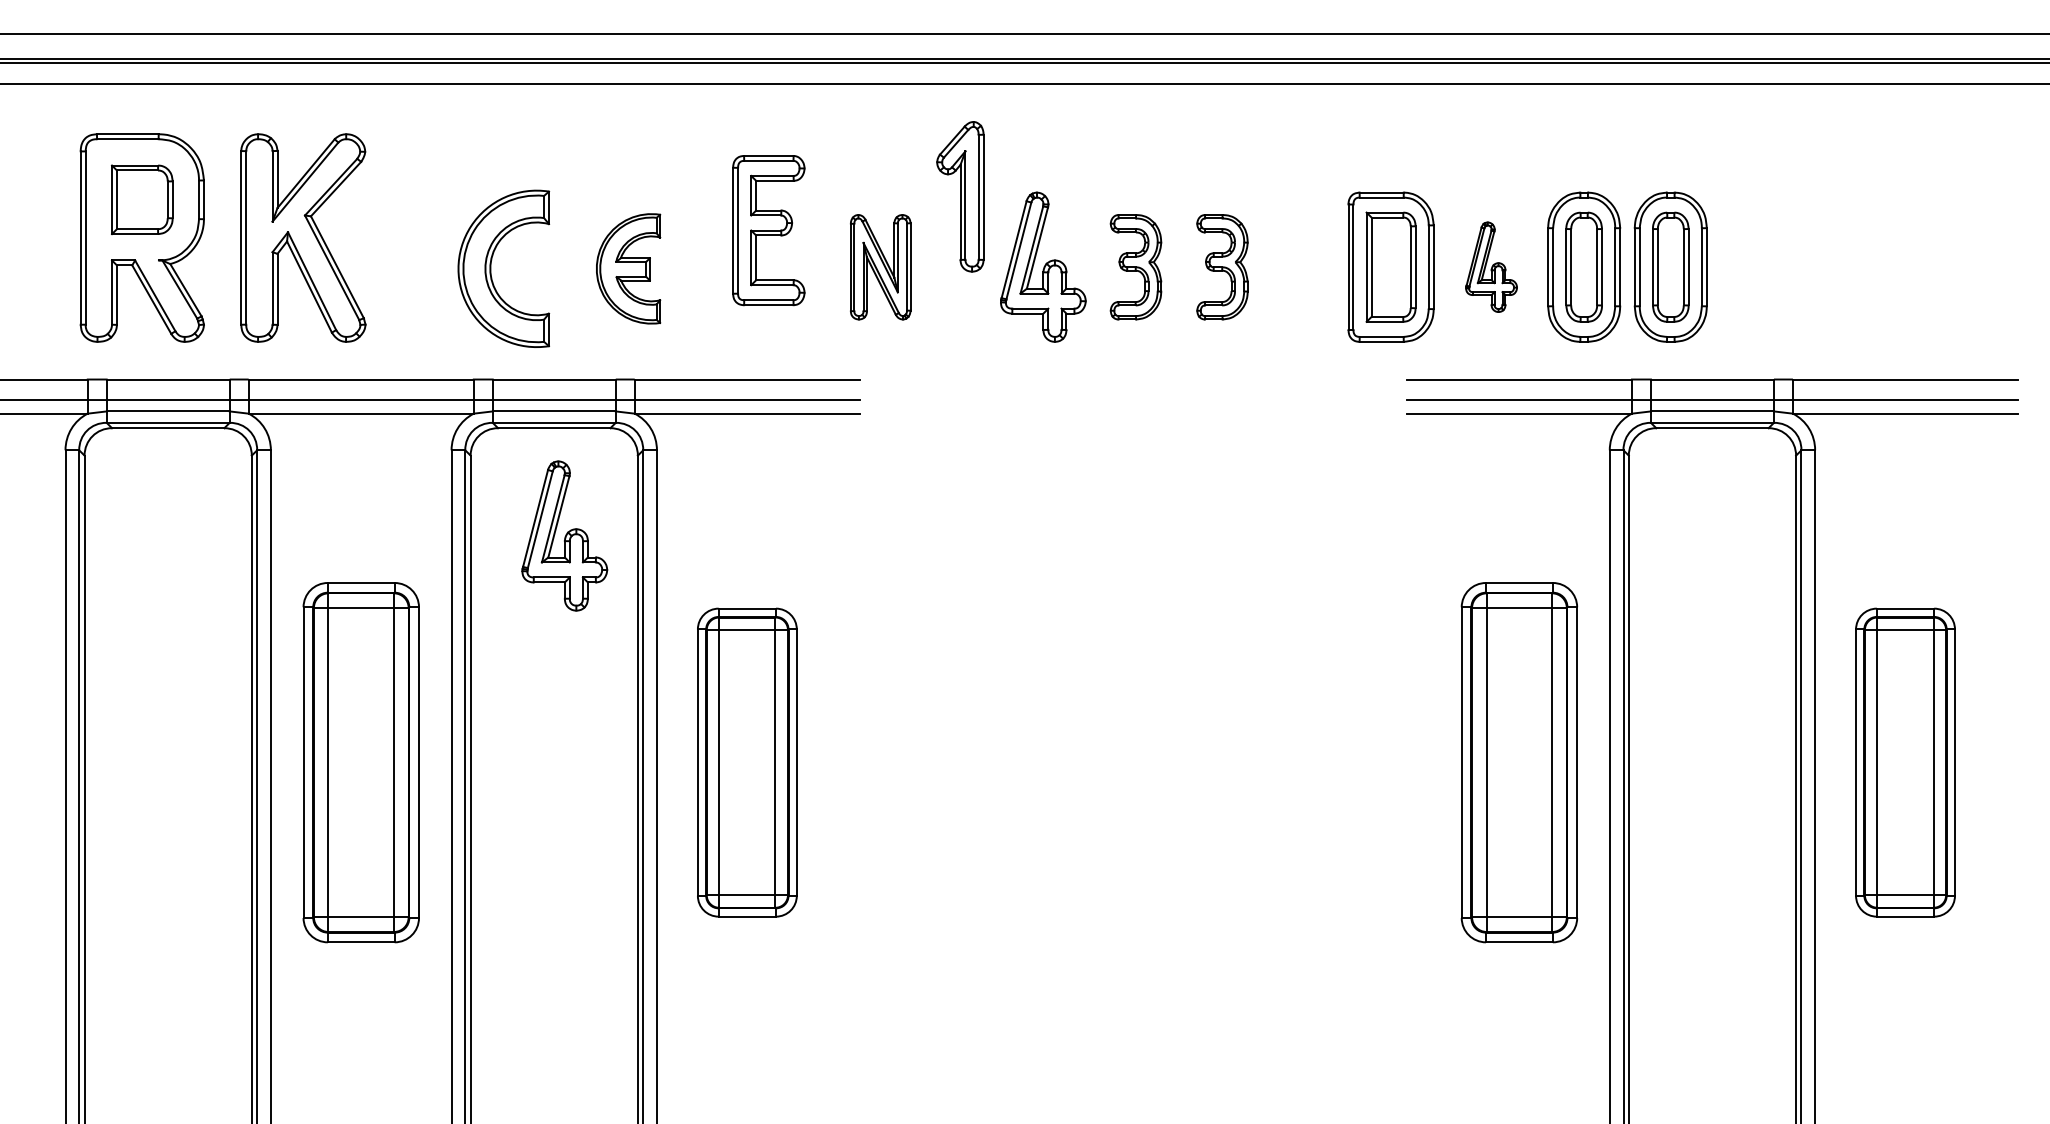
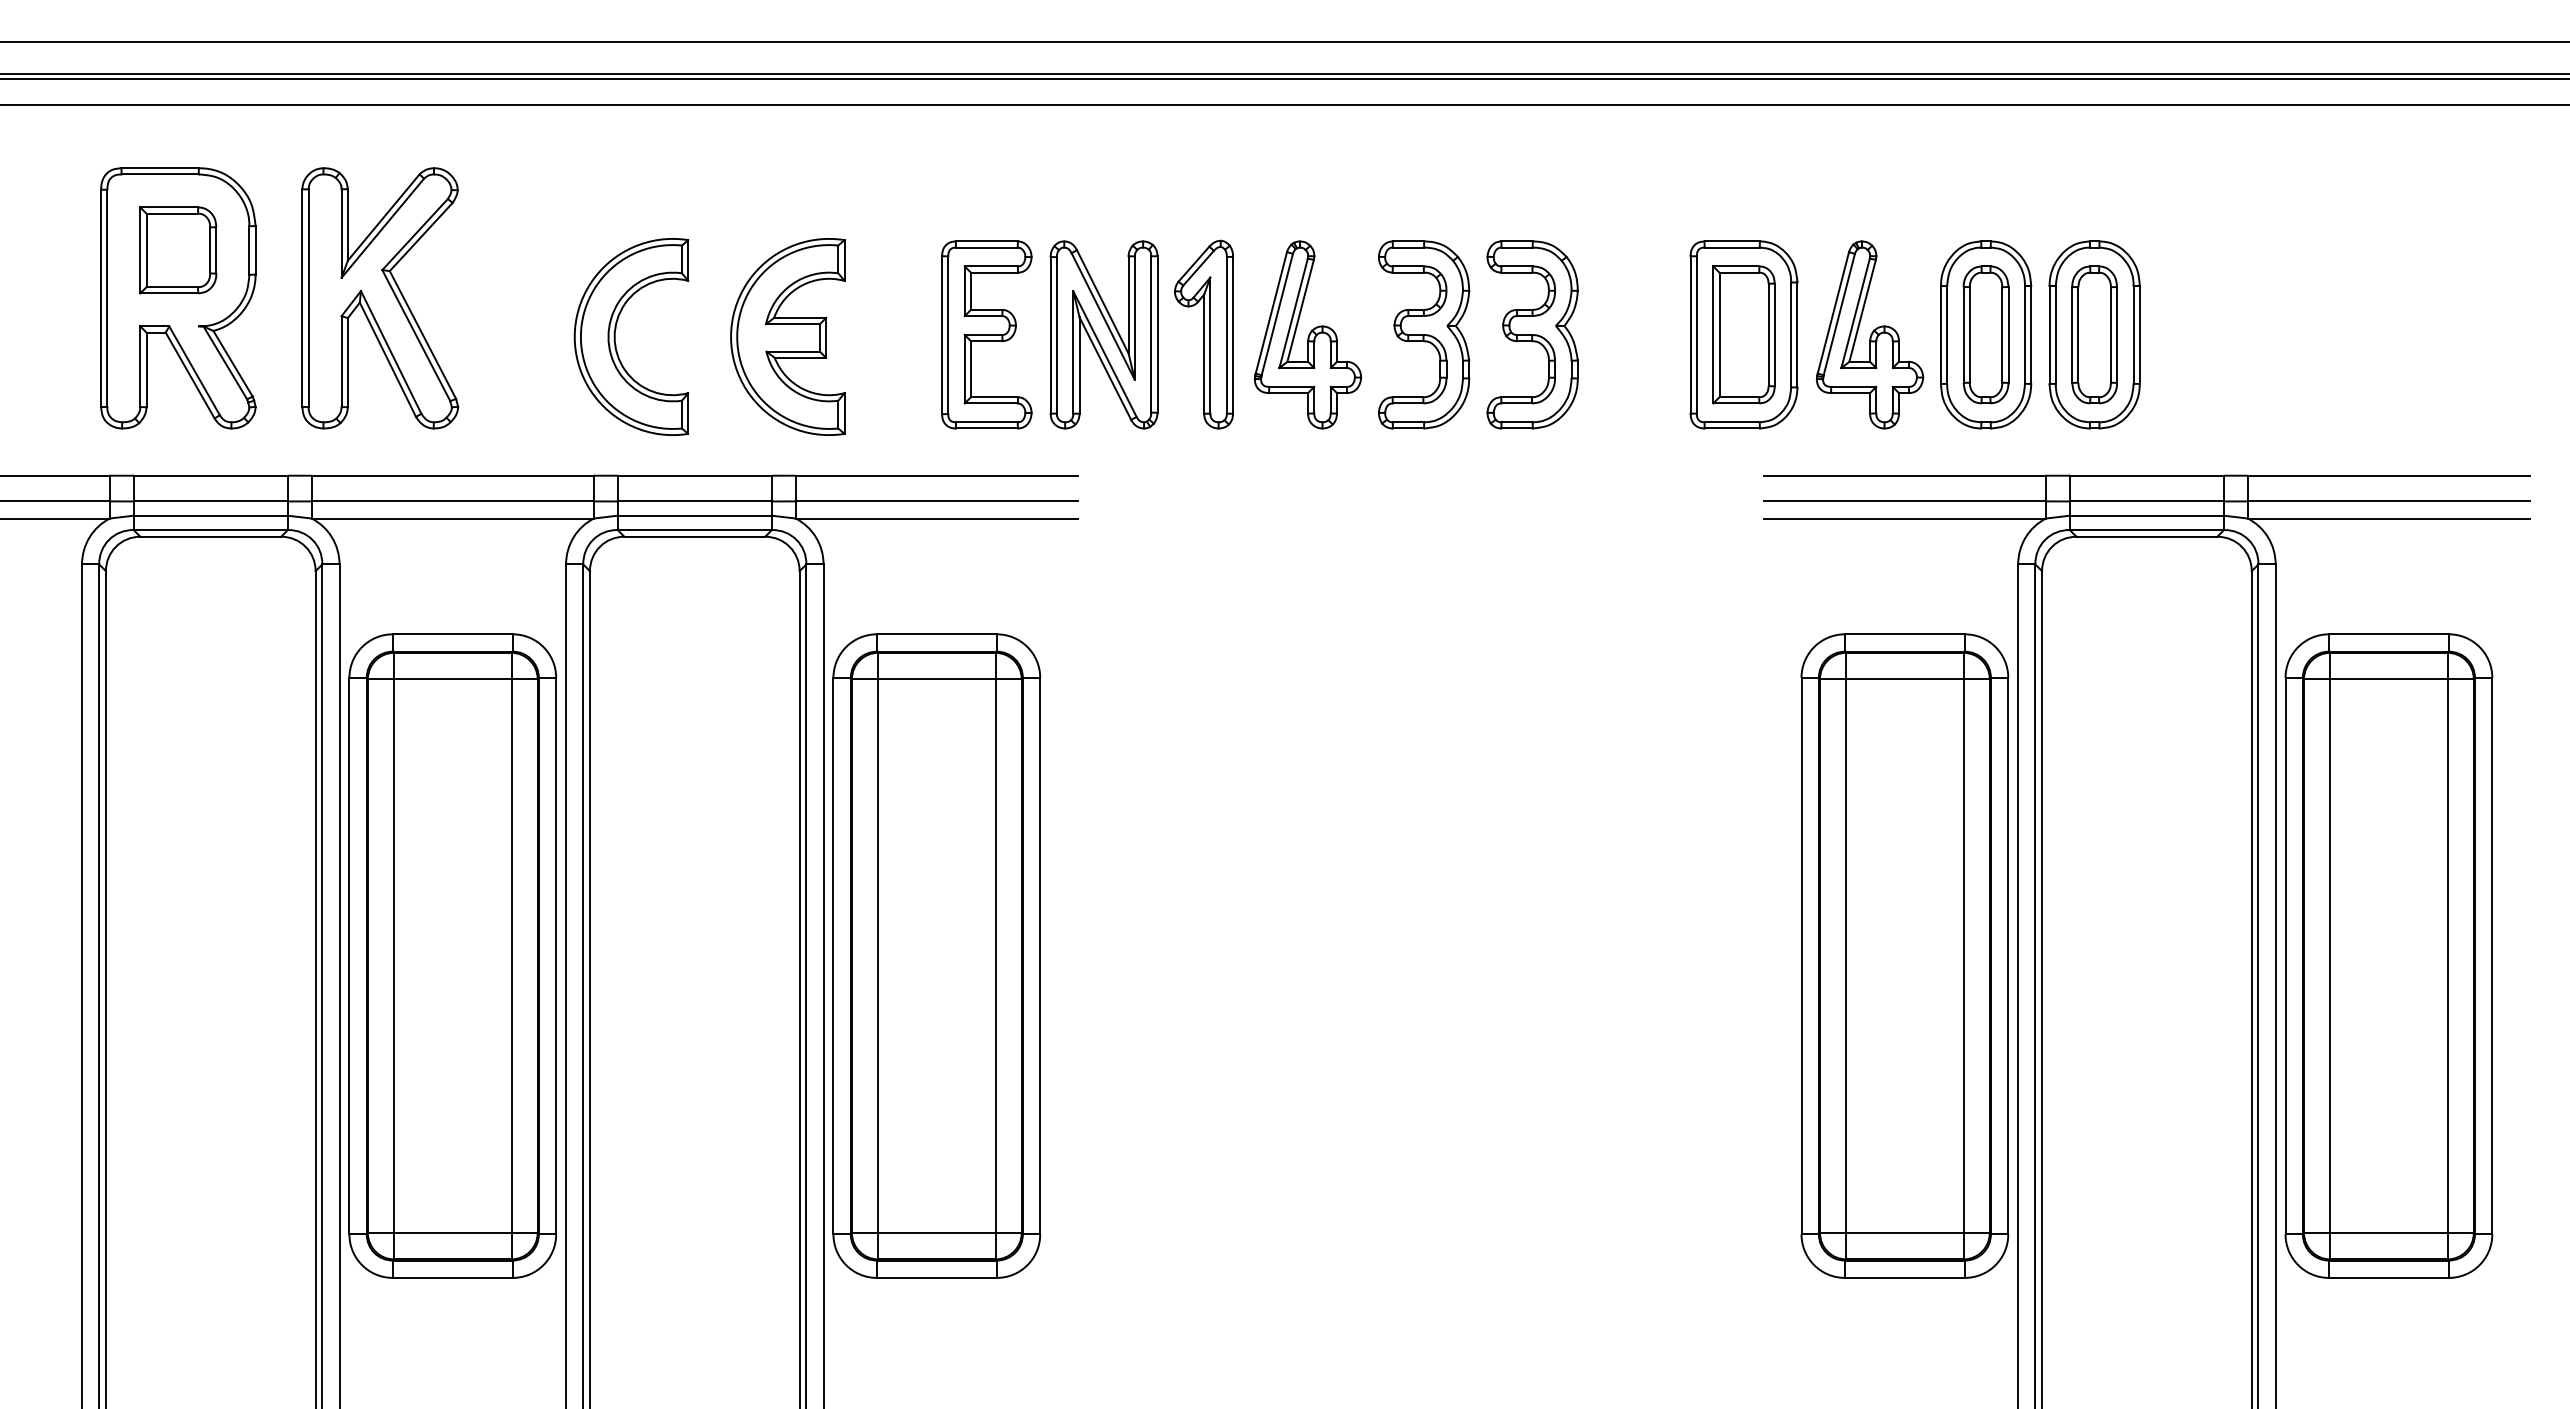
part: (959, 196) -> (1203, 334), moved
part: (768, 230) -> (986, 334), moved
part: (880, 266) -> (1103, 334), size x1.43
part: (1136, 266) -> (1424, 334), size x1.43
part: (1222, 266) -> (1532, 334), size x1.43
part: (1491, 266) -> (1869, 334), size x1.67
part: (628, 268) -> (787, 336), size x1.43
part: (564, 535) -> (707, 671), removed
part: (360, 762) -> (452, 955), size x1.43
part: (747, 762) -> (936, 955), size x1.67
part: (1519, 762) -> (1904, 955), size x1.43
part: (1905, 762) -> (2388, 955), size x1.67

